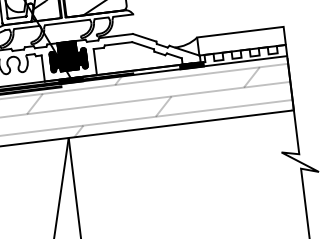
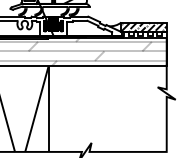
hatch: (240, 41) -> (143, 27), added

